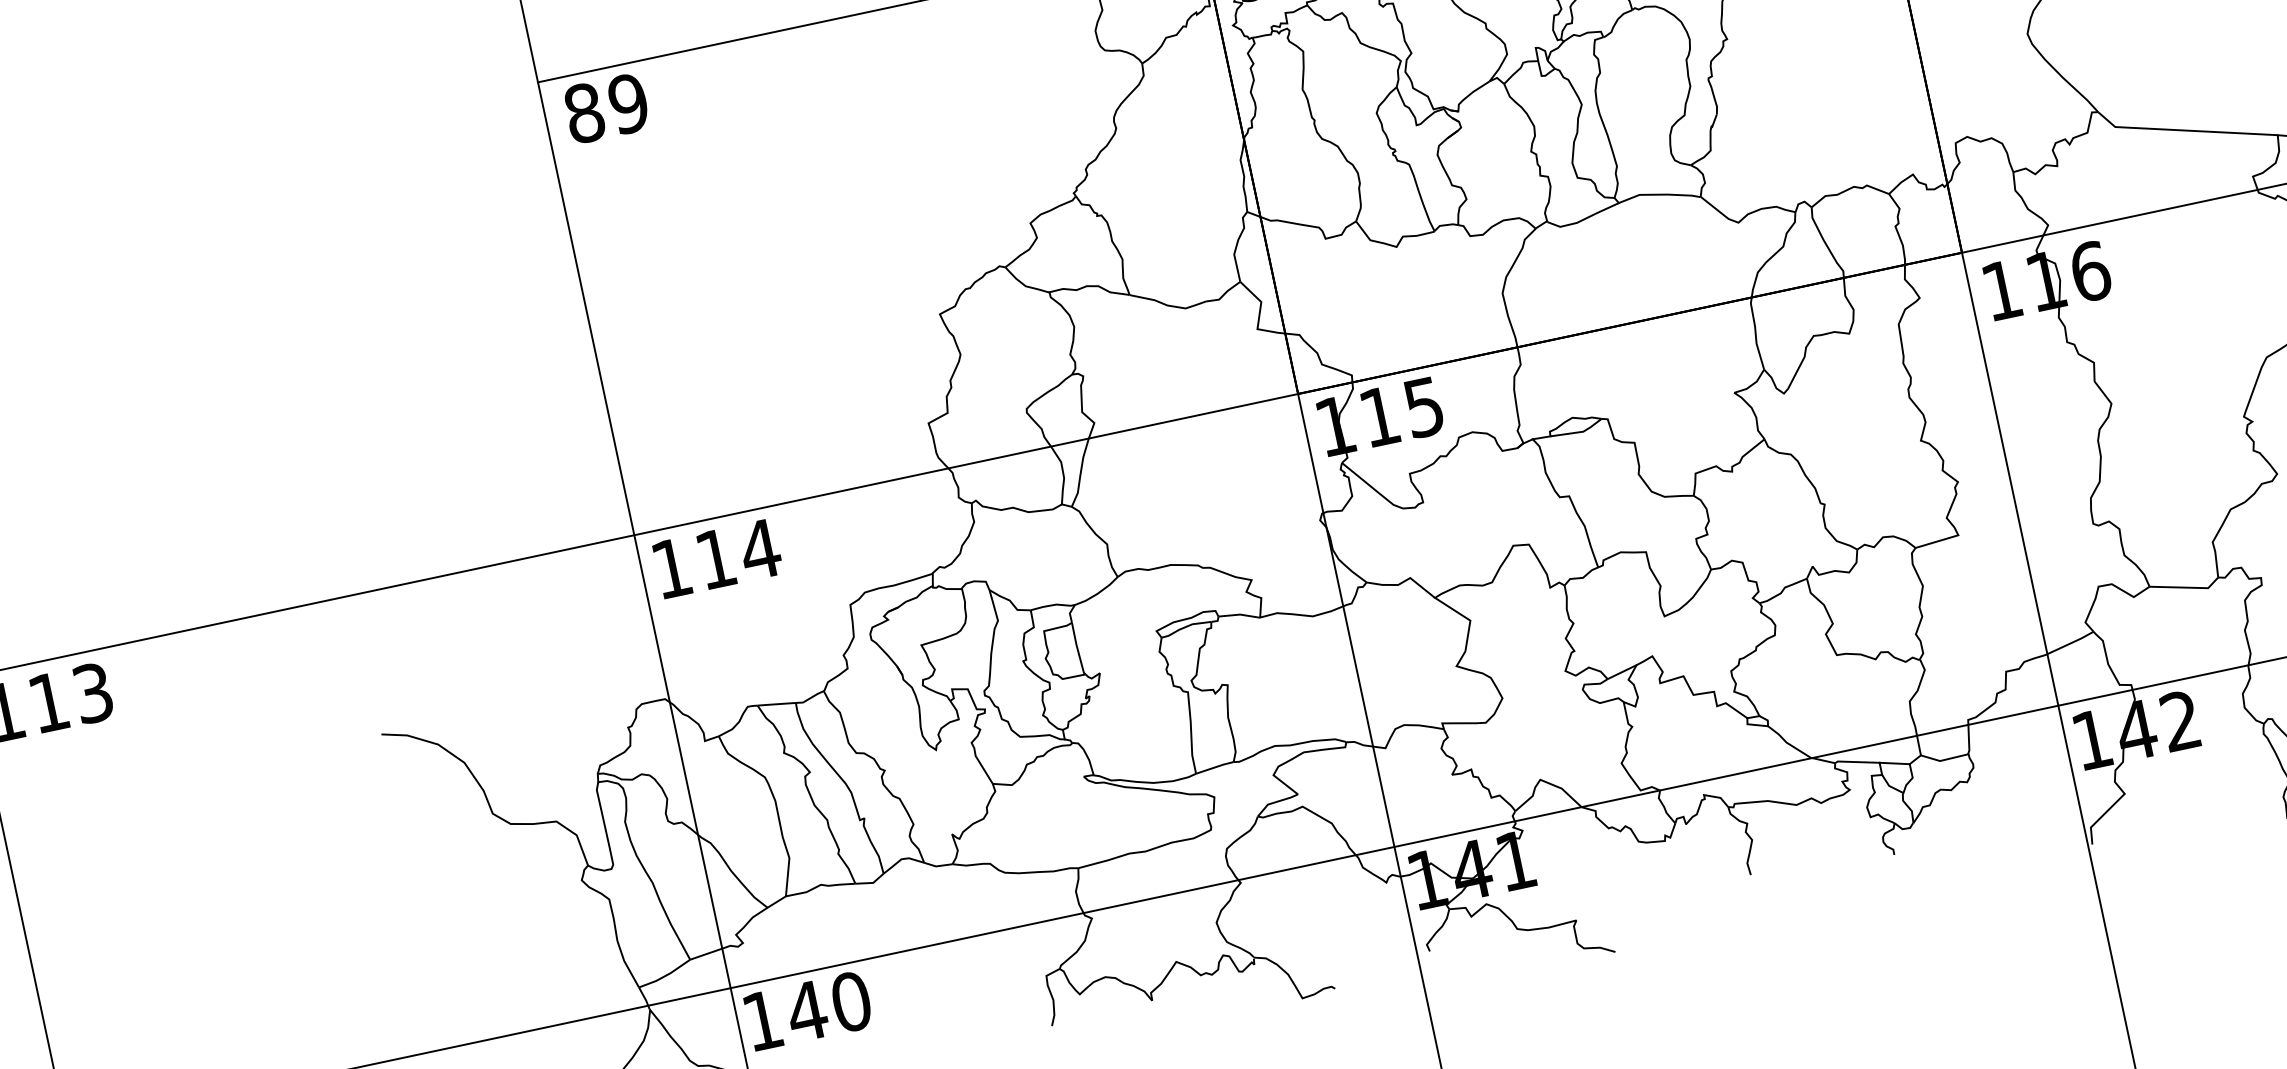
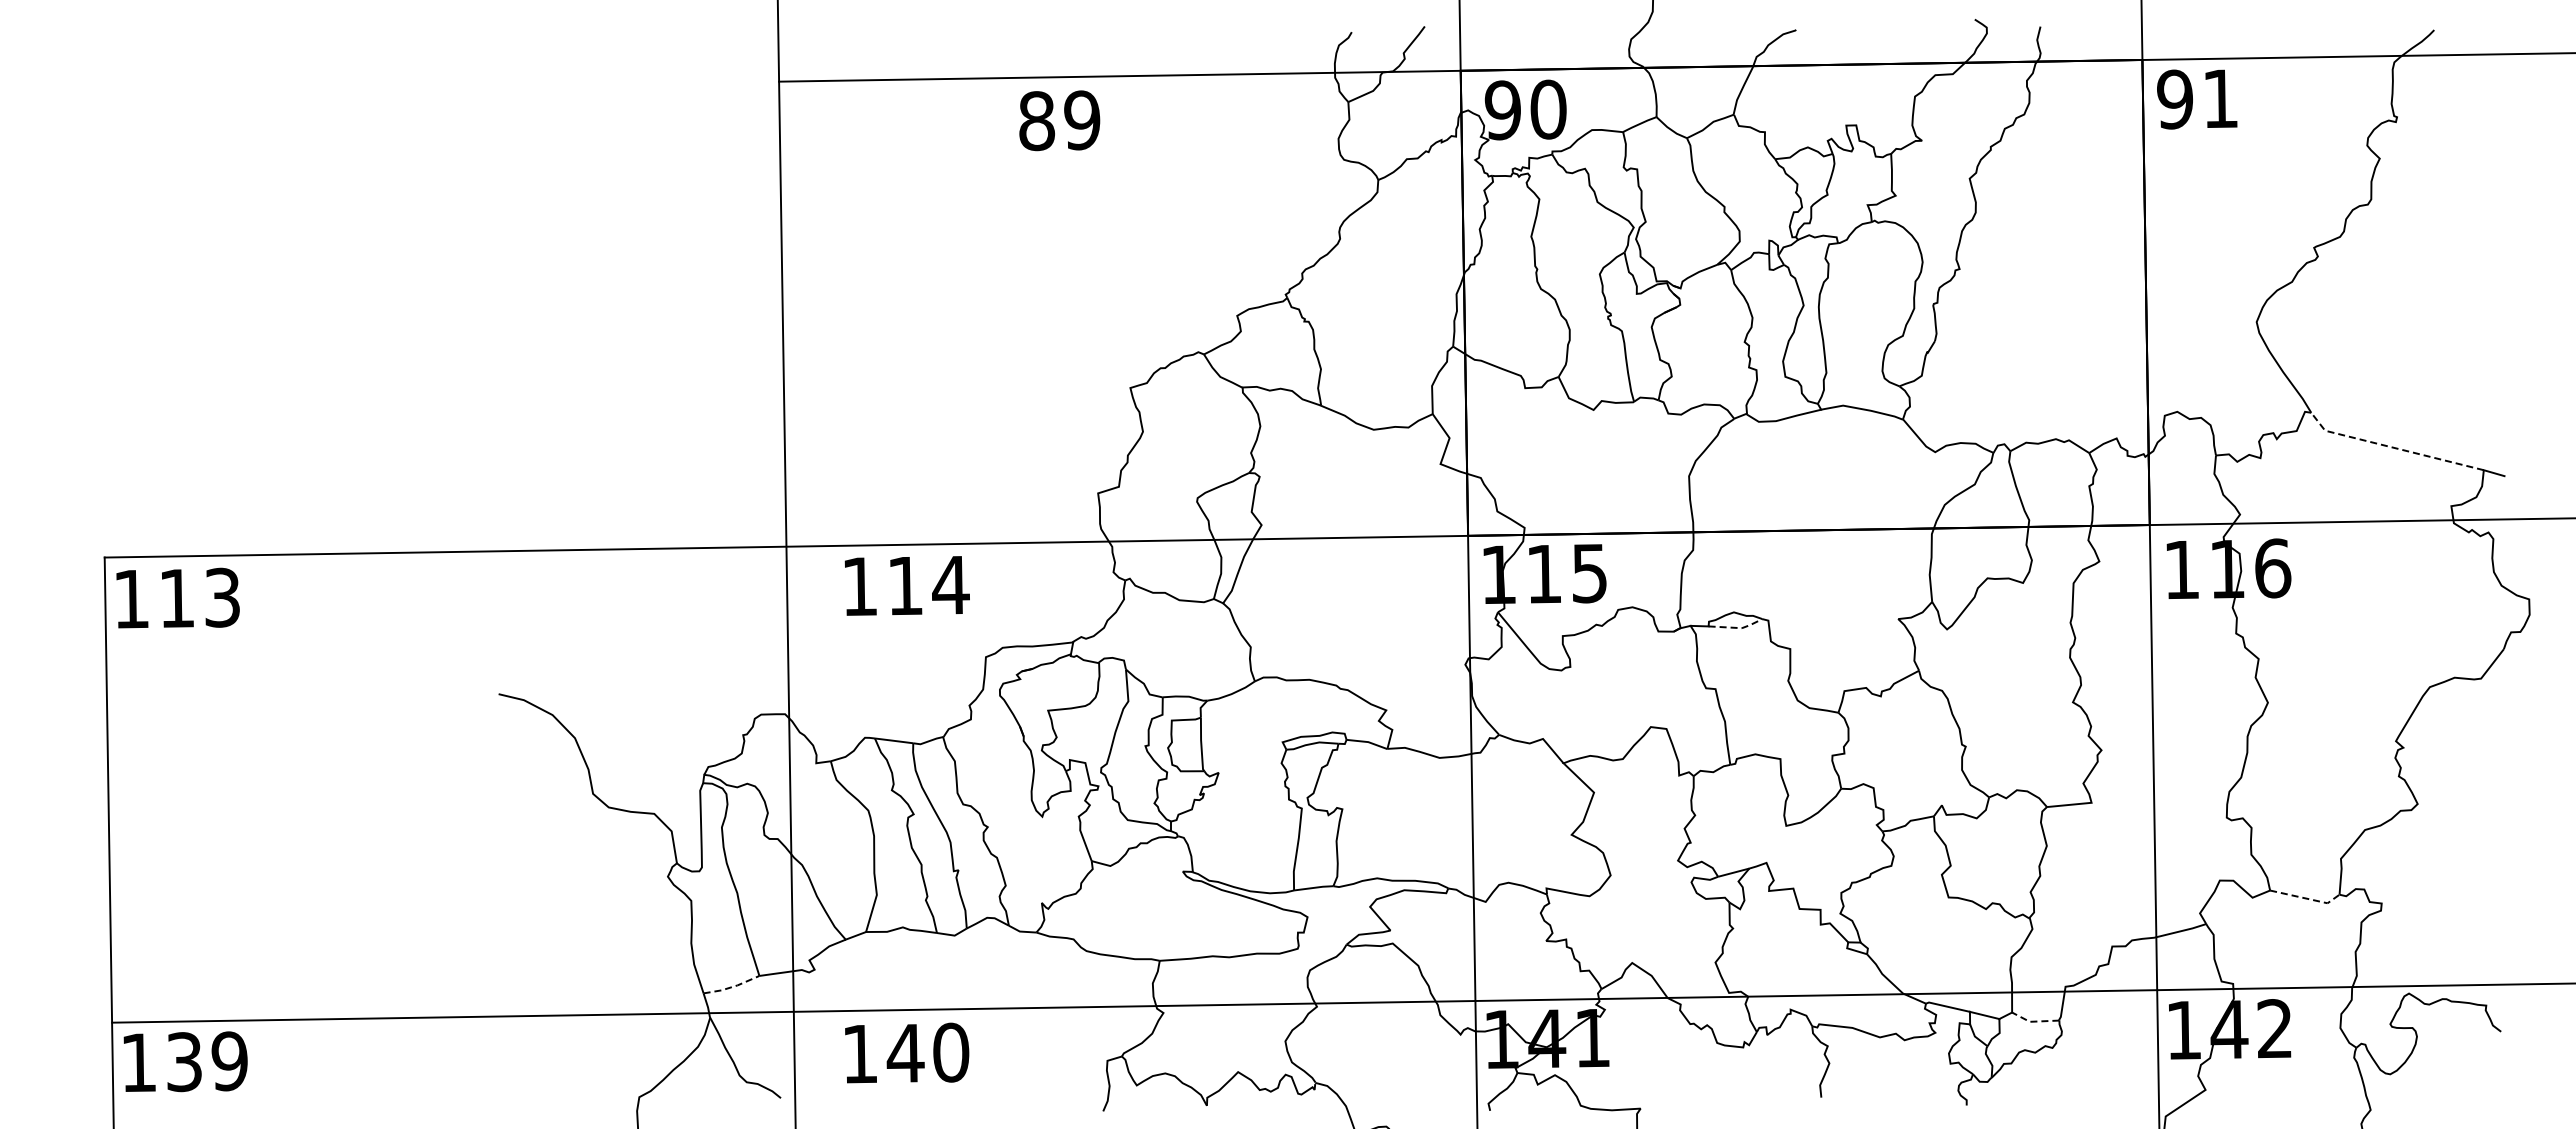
text: (606, 108) -> (1059, 120), moved
line: (2184, 130) -> (2392, 447), solid -> dashed
line: (1579, 431) -> (1738, 627), solid -> dashed
text: (717, 558) -> (906, 585), moved
line: (2187, 587) -> (2307, 898), solid -> dashed
line: (1943, 760) -> (2033, 1021), solid -> dashed
line: (666, 976) -> (732, 987), solid -> dashed
text: (808, 1010) -> (907, 1052), moved

